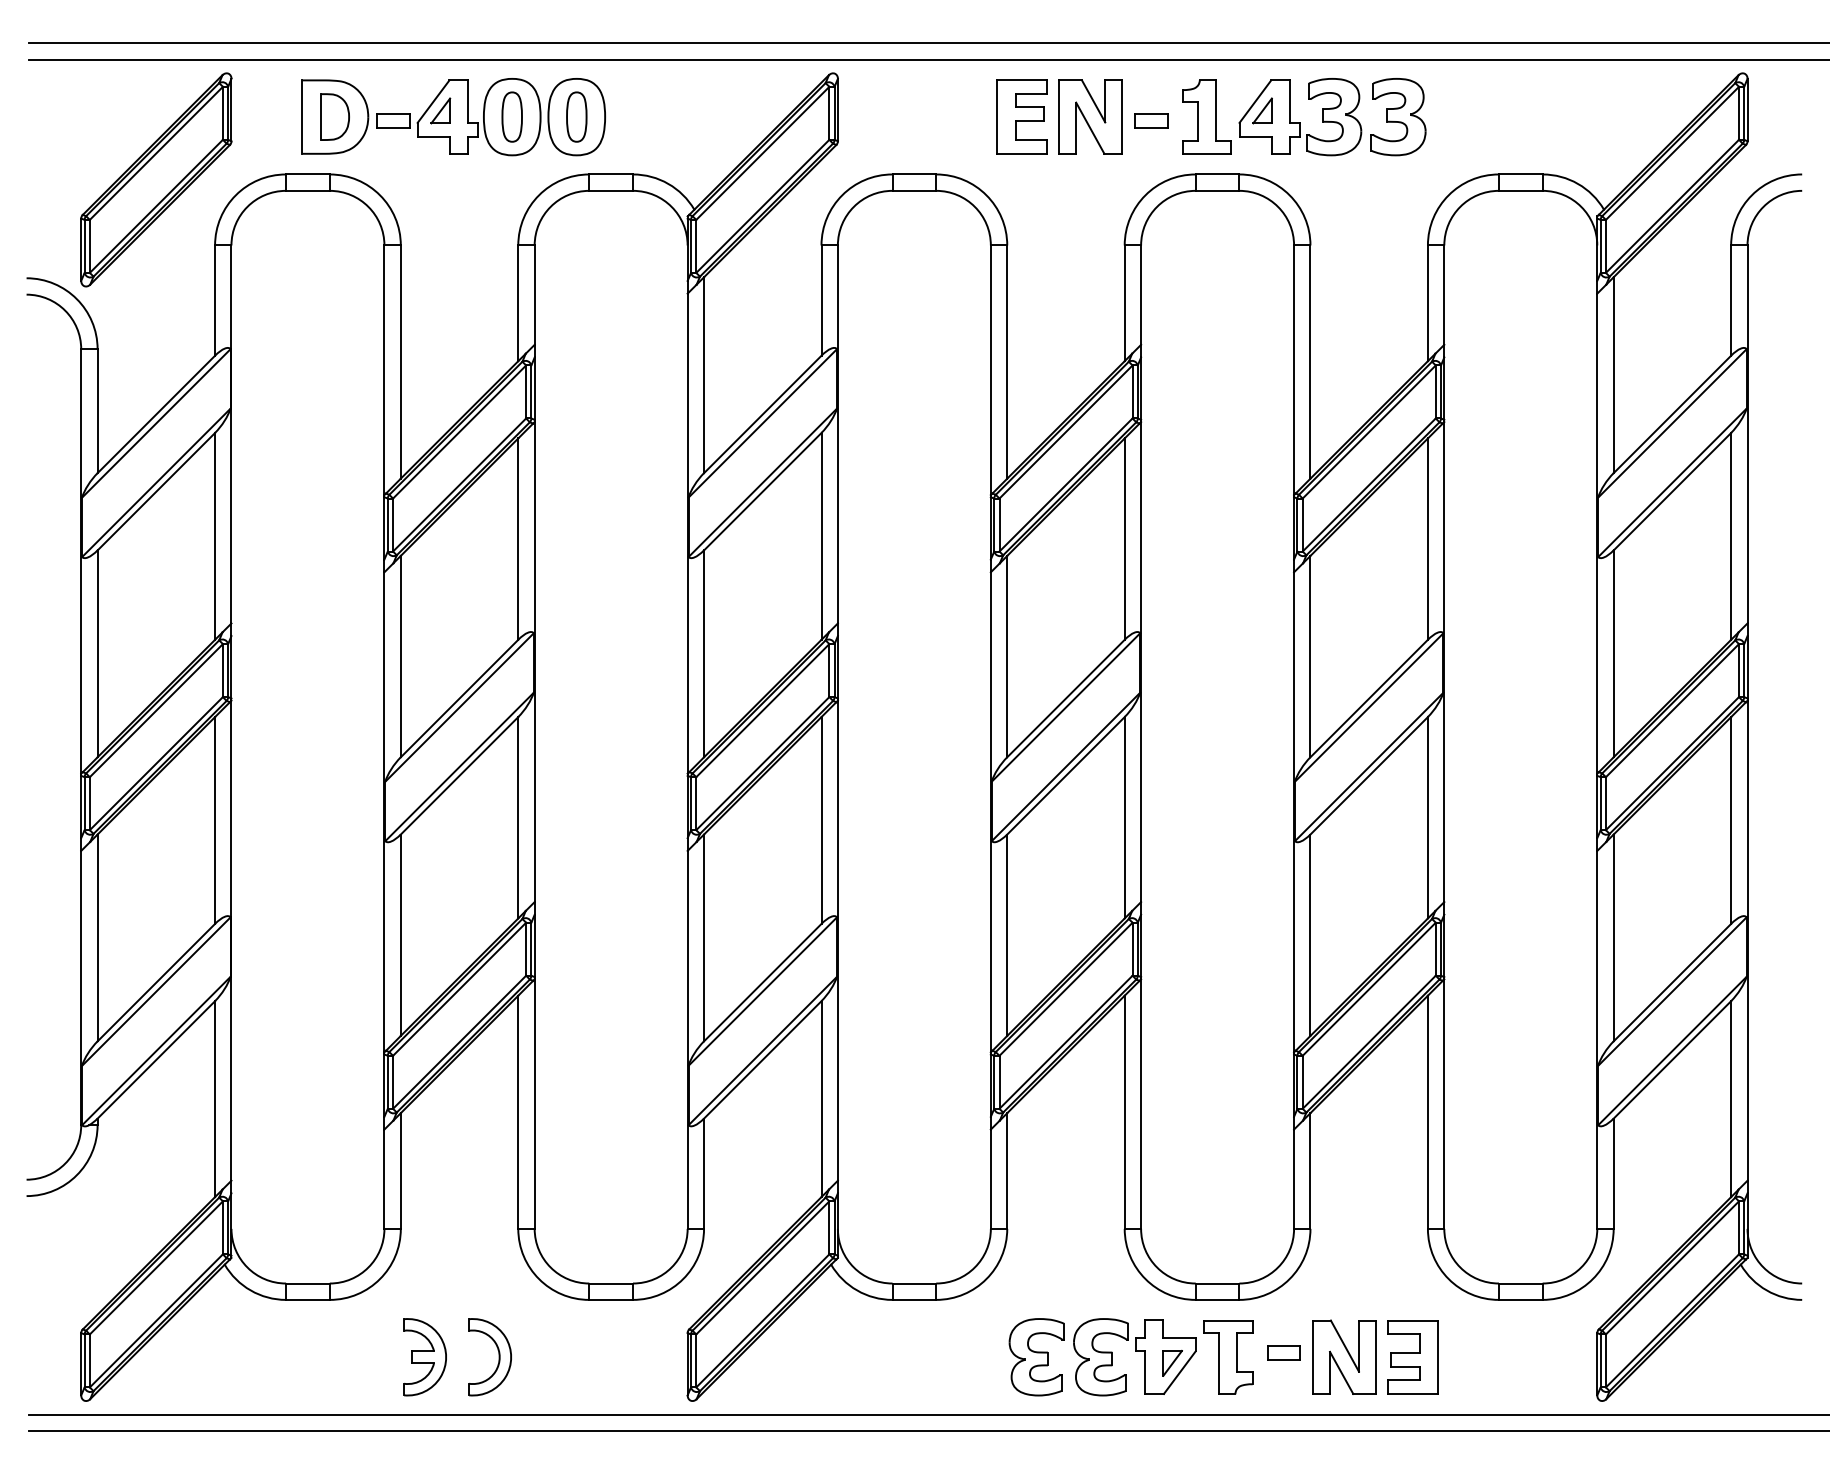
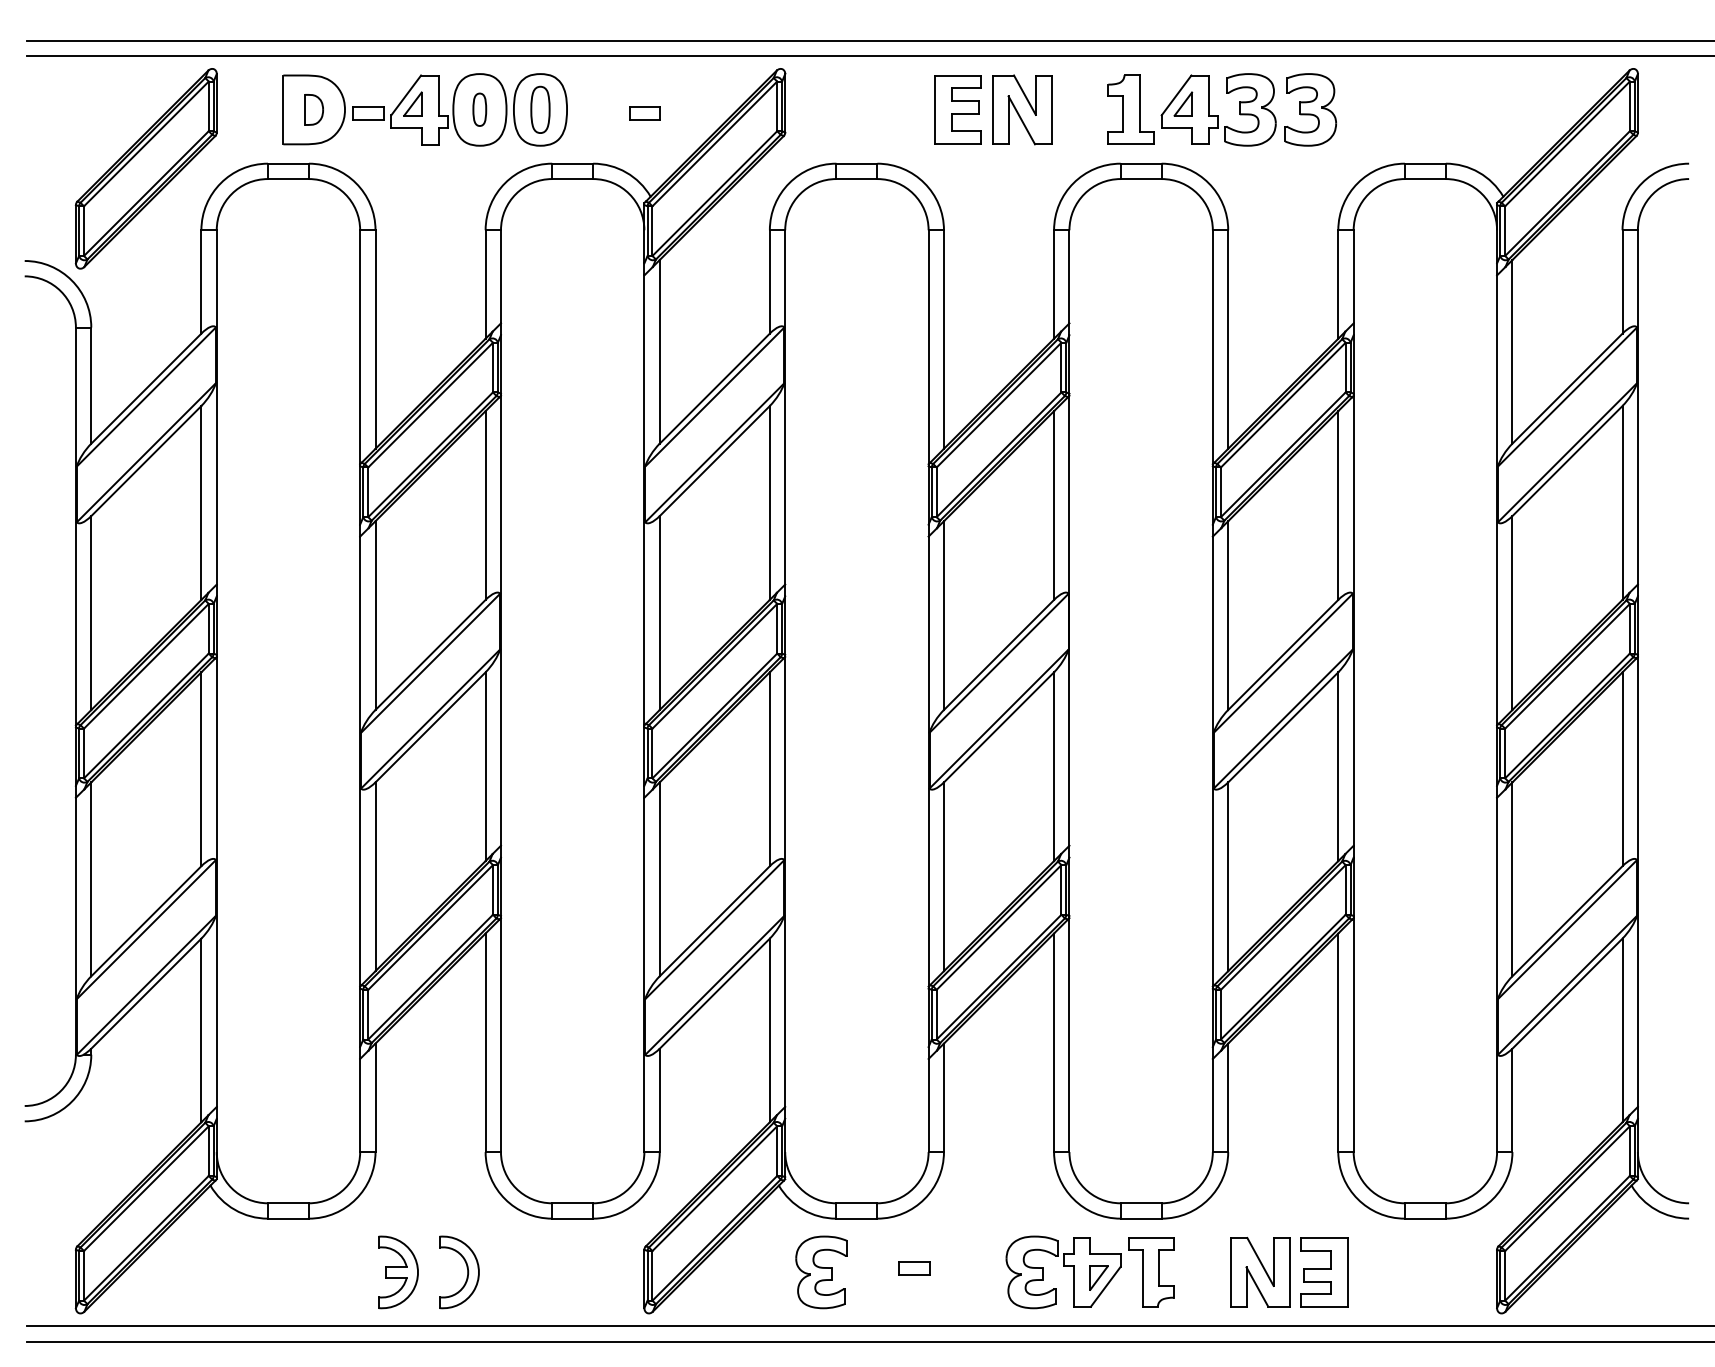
part: (334, 116) -> (313, 109), size x0.7
part: (511, 116) -> (479, 109), size x0.7
part: (1150, 120) -> (644, 113), moved
part: (1284, 1353) -> (914, 1268), moved
part: (1036, 1357) -> (821, 1272), moved

